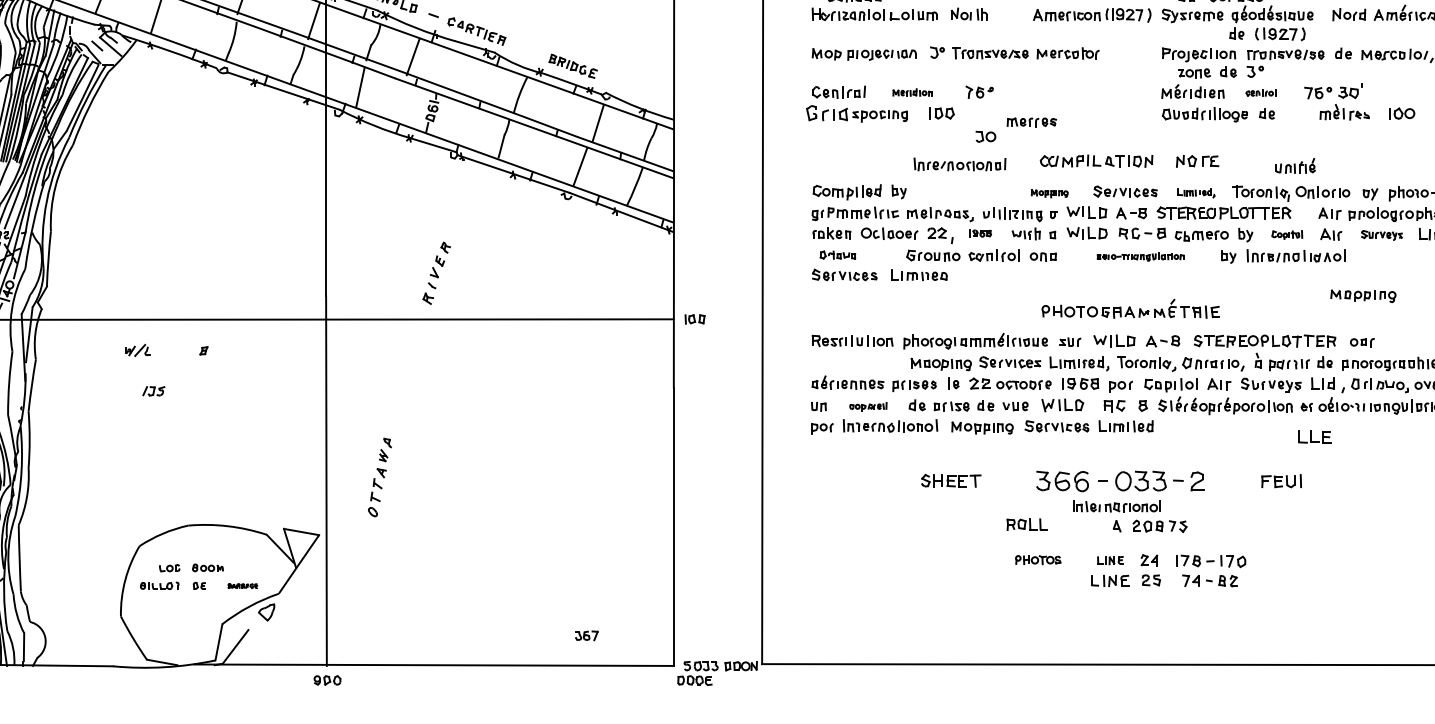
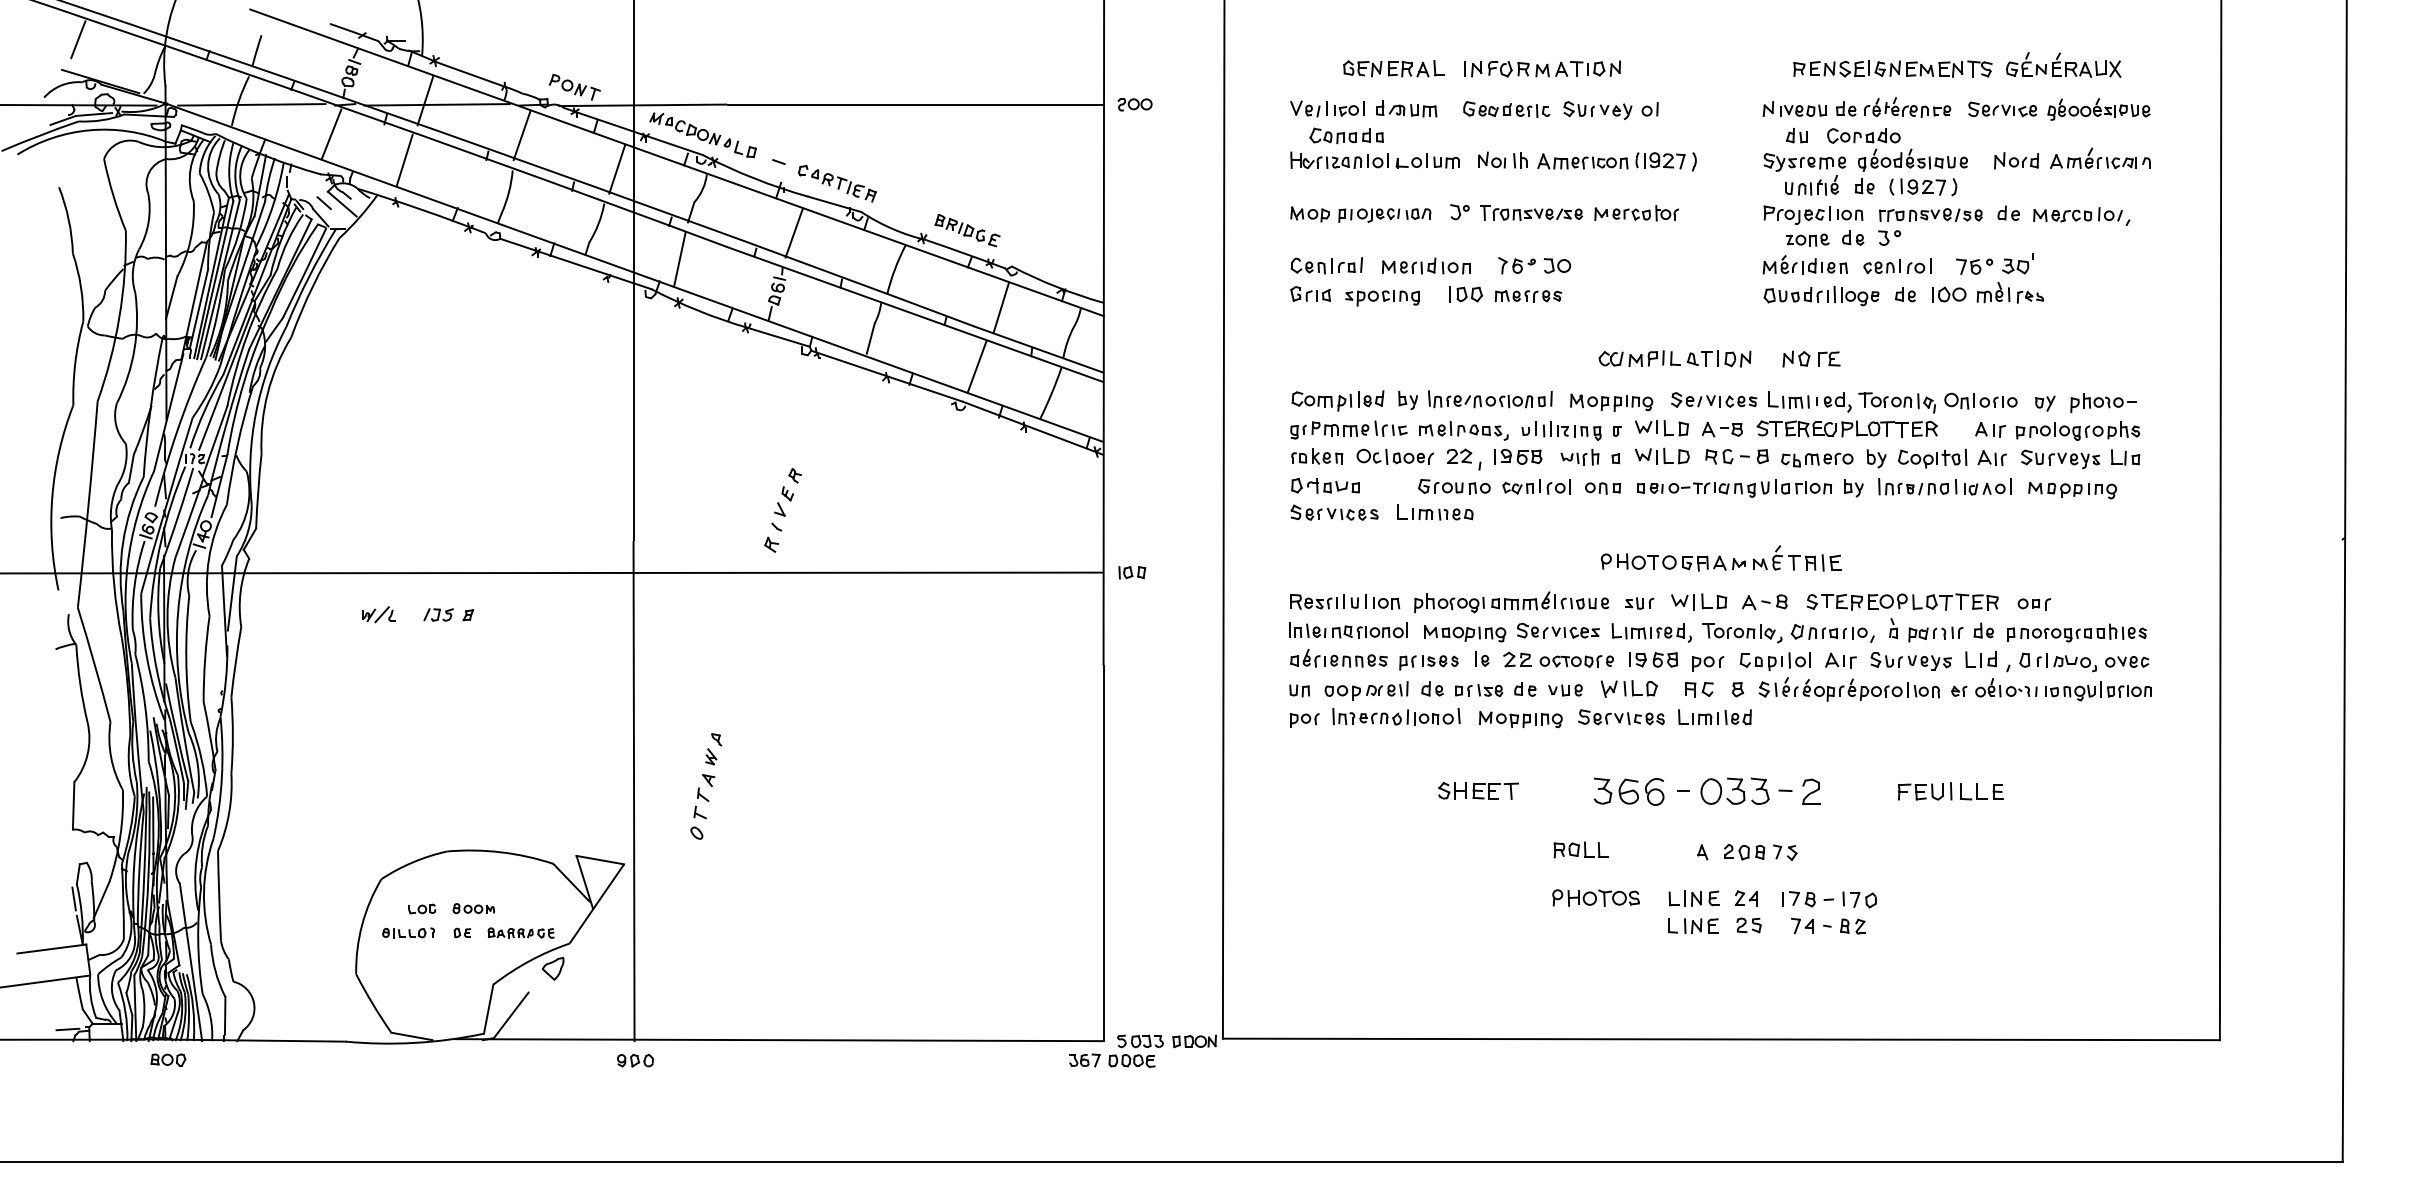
part: (1091, 15) -> (1616, 161), moved
line: (412, 56) -> (793, 232), moved
part: (912, 92) -> (1426, 265), size x1.67
part: (1261, 92) -> (1897, 266), size x1.67
part: (826, 112) -> (1310, 293), size x0.71
part: (1402, 113) -> (1949, 294), moved
part: (1031, 122) -> (1528, 296), moved
part: (985, 136) -> (1557, 265), moved
part: (960, 164) -> (1490, 399), moved
part: (1295, 165) -> (1812, 184), moved
part: (1196, 192) -> (1809, 401), size x1.67
part: (1049, 193) -> (1611, 402), size x1.67
part: (980, 233) -> (1518, 456), size x1.67
part: (1287, 234) -> (1932, 458), size x1.67
part: (1381, 234) -> (2060, 458), size x1.43
part: (838, 254) -> (1325, 485), size x1.43
part: (1140, 257) -> (1734, 488), size x1.67
part: (1363, 296) -> (2072, 490), moved
part: (153, 391) -> (438, 614), moved
part: (868, 406) -> (1366, 690), size x1.67
part: (1314, 436) -> (1981, 791), moved
part: (1116, 506) -> (1348, 630), moved
part: (1037, 559) -> (1595, 897), size x1.43
part: (1110, 560) -> (1693, 898), size x1.43
part: (242, 585) -> (520, 932), size x1.67
part: (586, 635) -> (1084, 1060), moved

